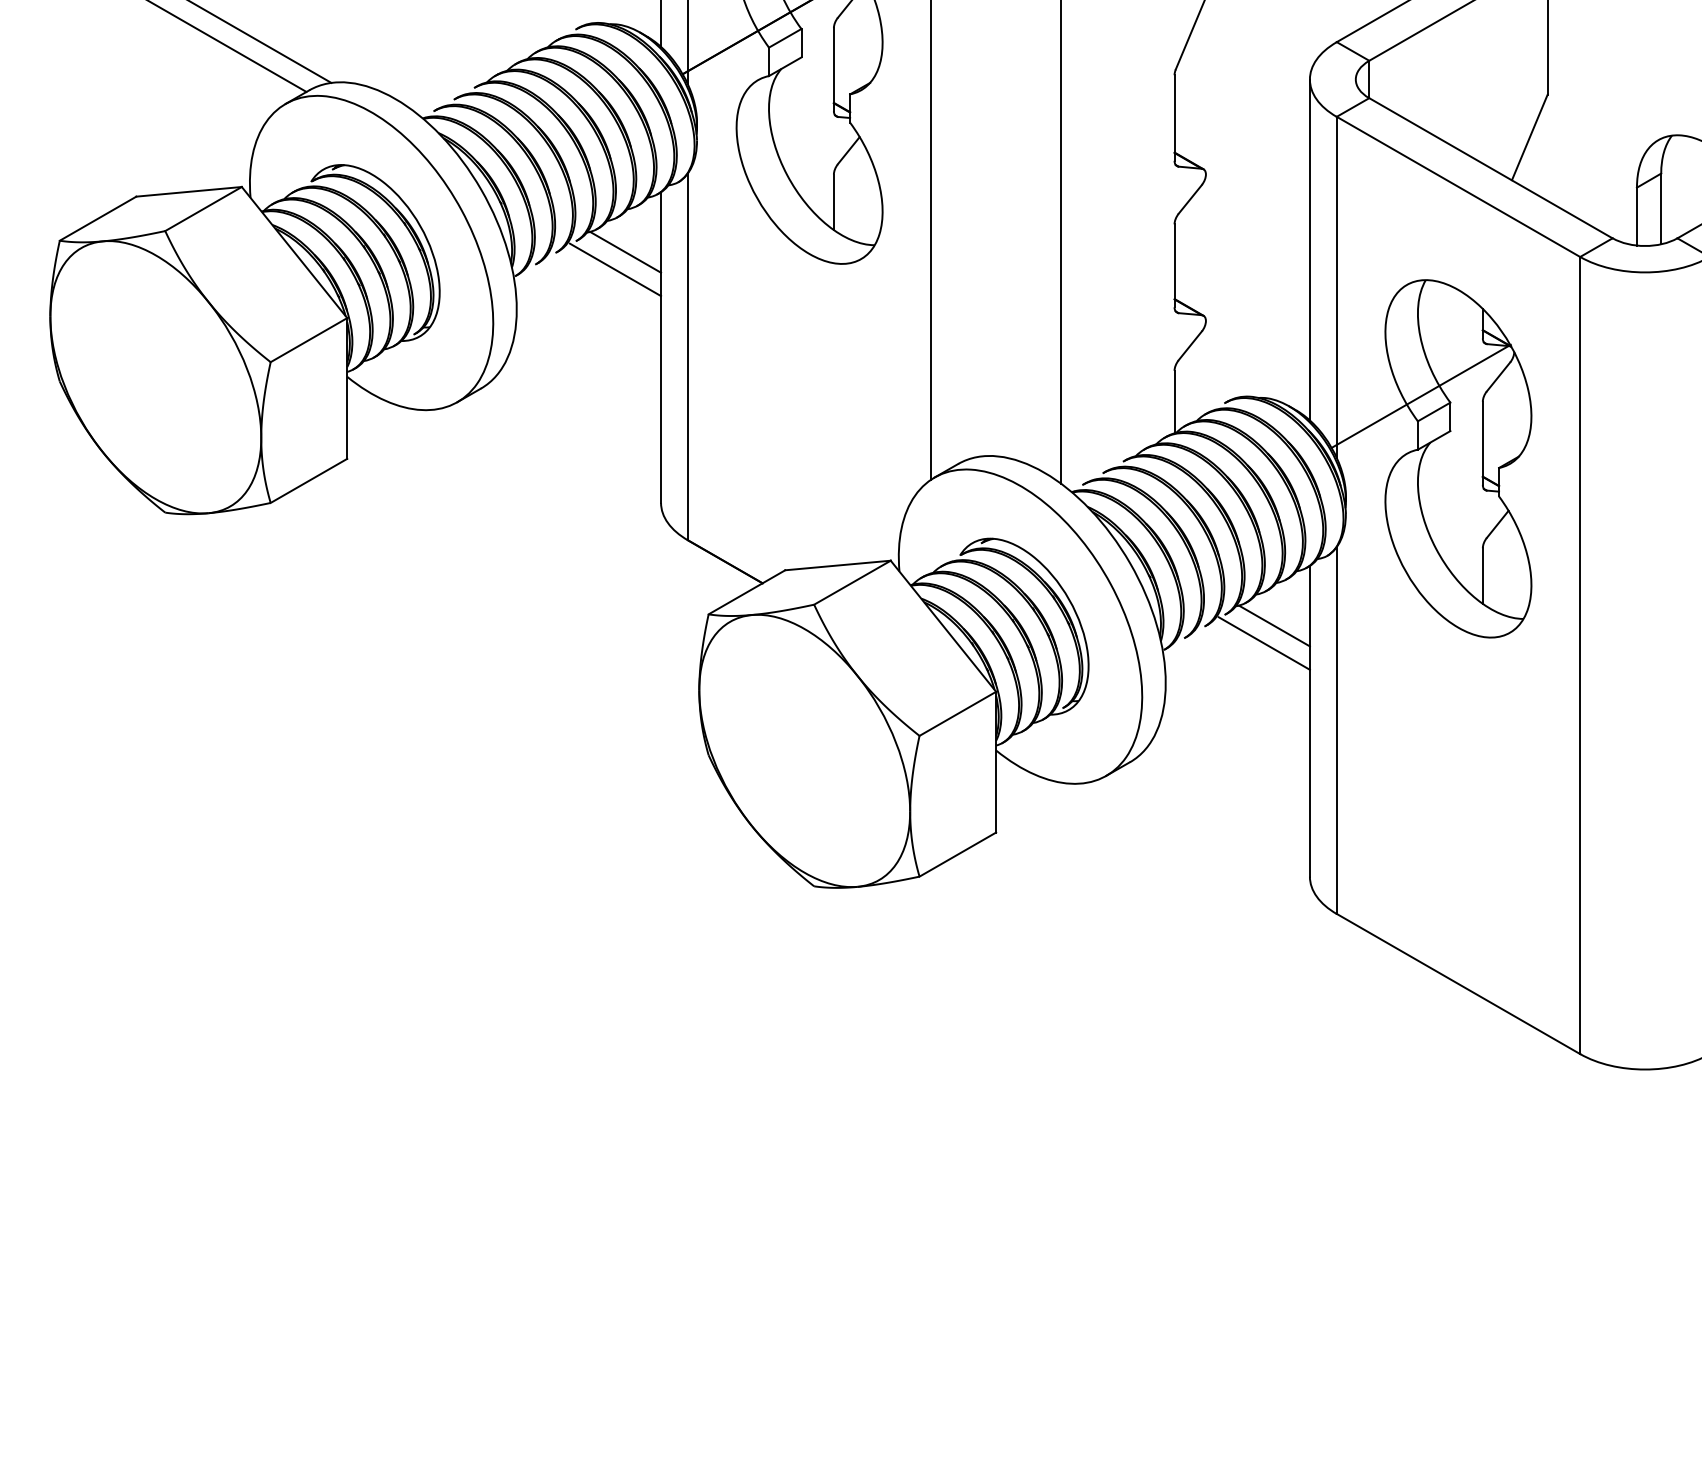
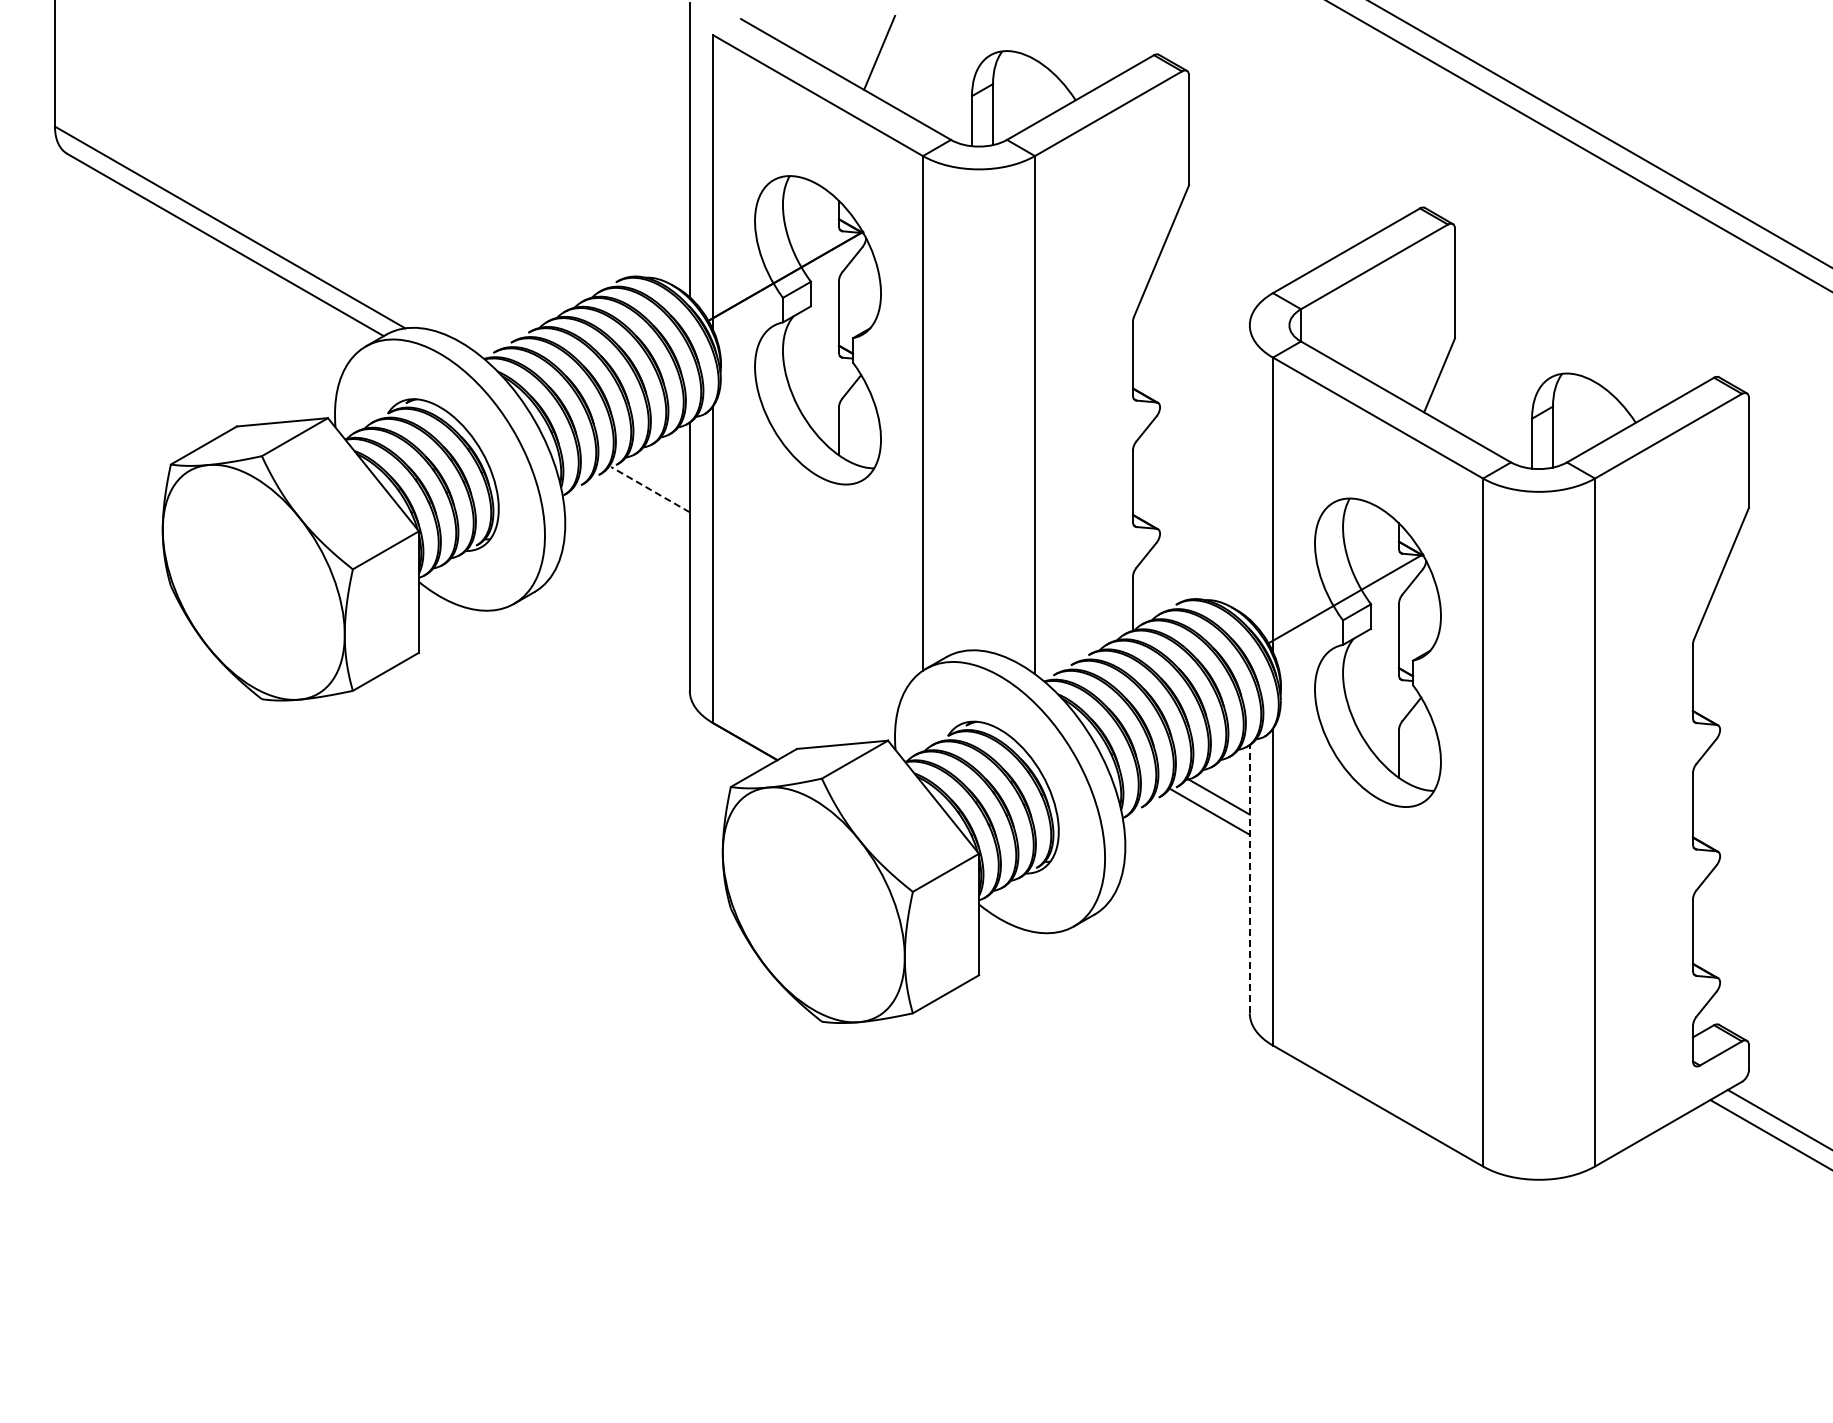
line: (1309, 249) -> (1249, 472), removed
line: (624, 252) -> (658, 474), removed
line: (615, 269) -> (650, 489), solid -> dashed
line: (1309, 720) -> (1249, 878), solid -> dashed

